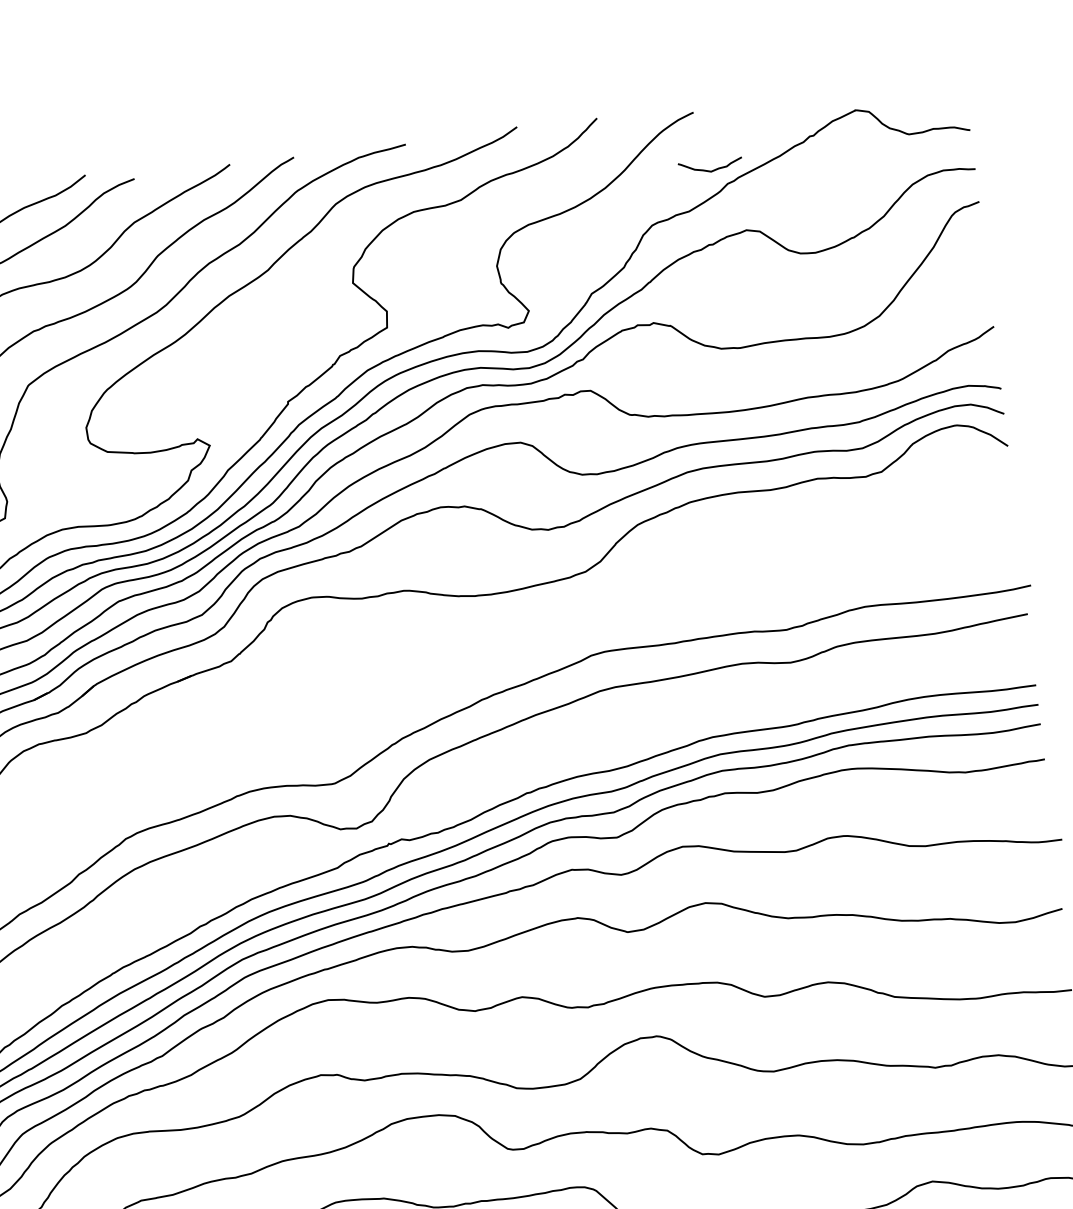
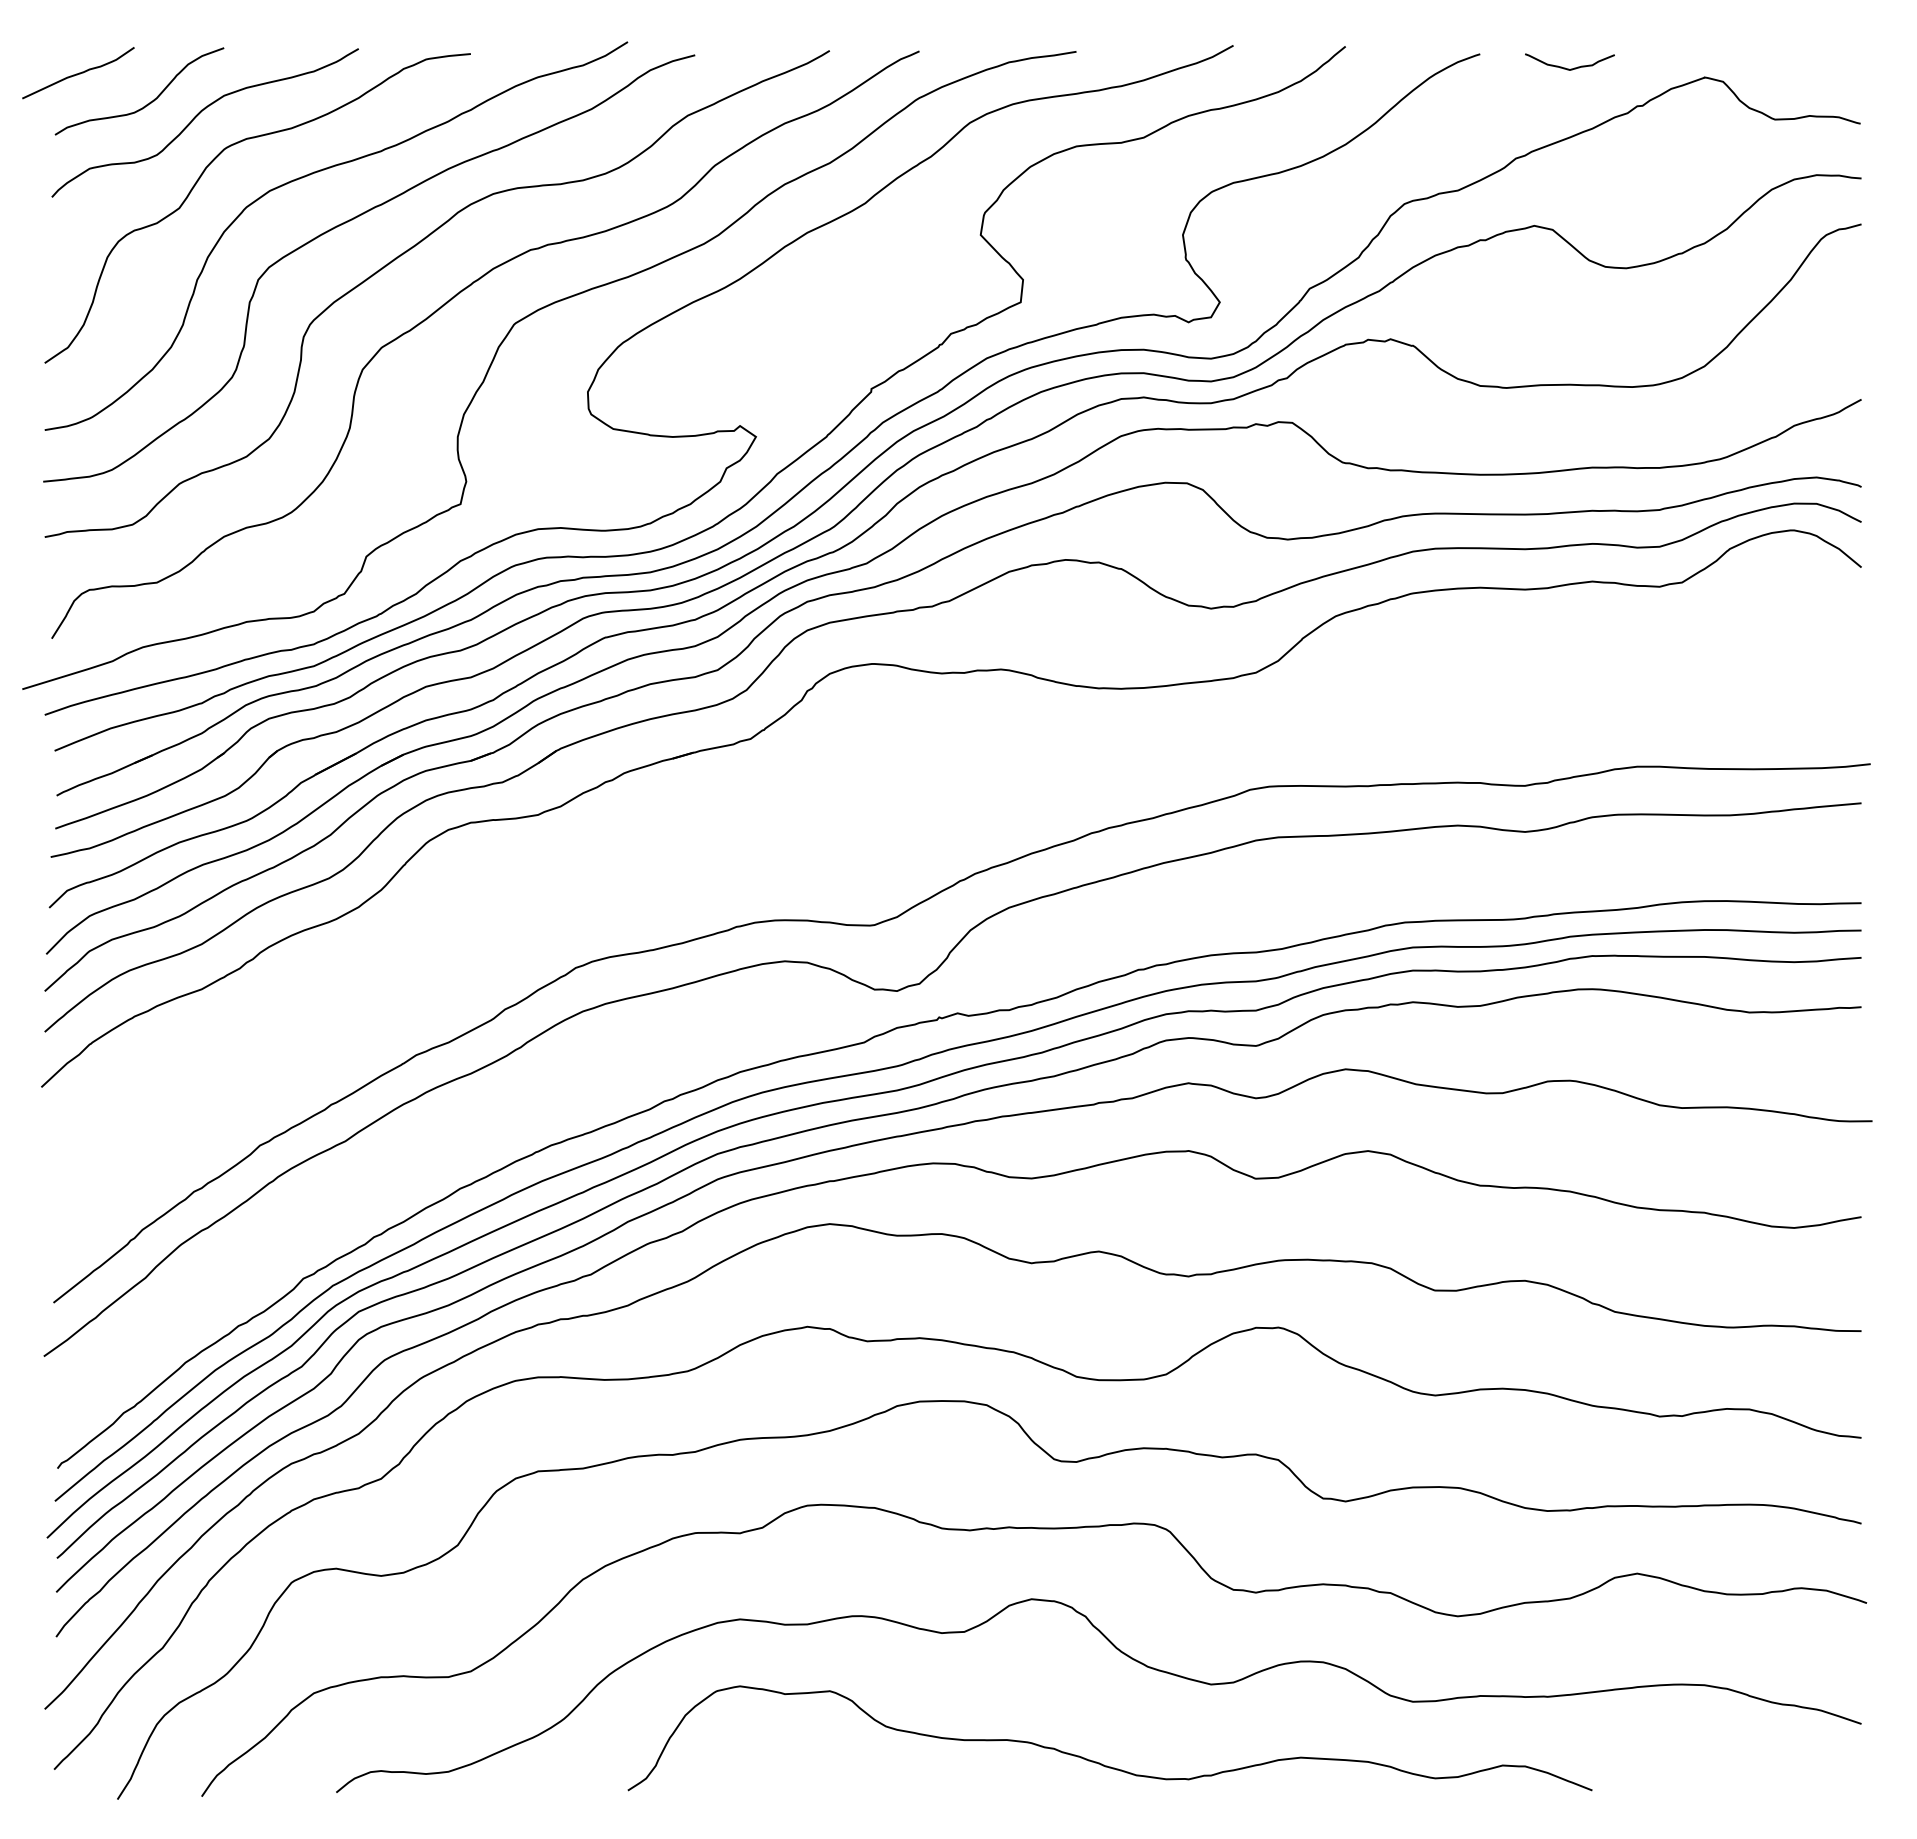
curve: (710, 170) -> (1568, 68), moved

